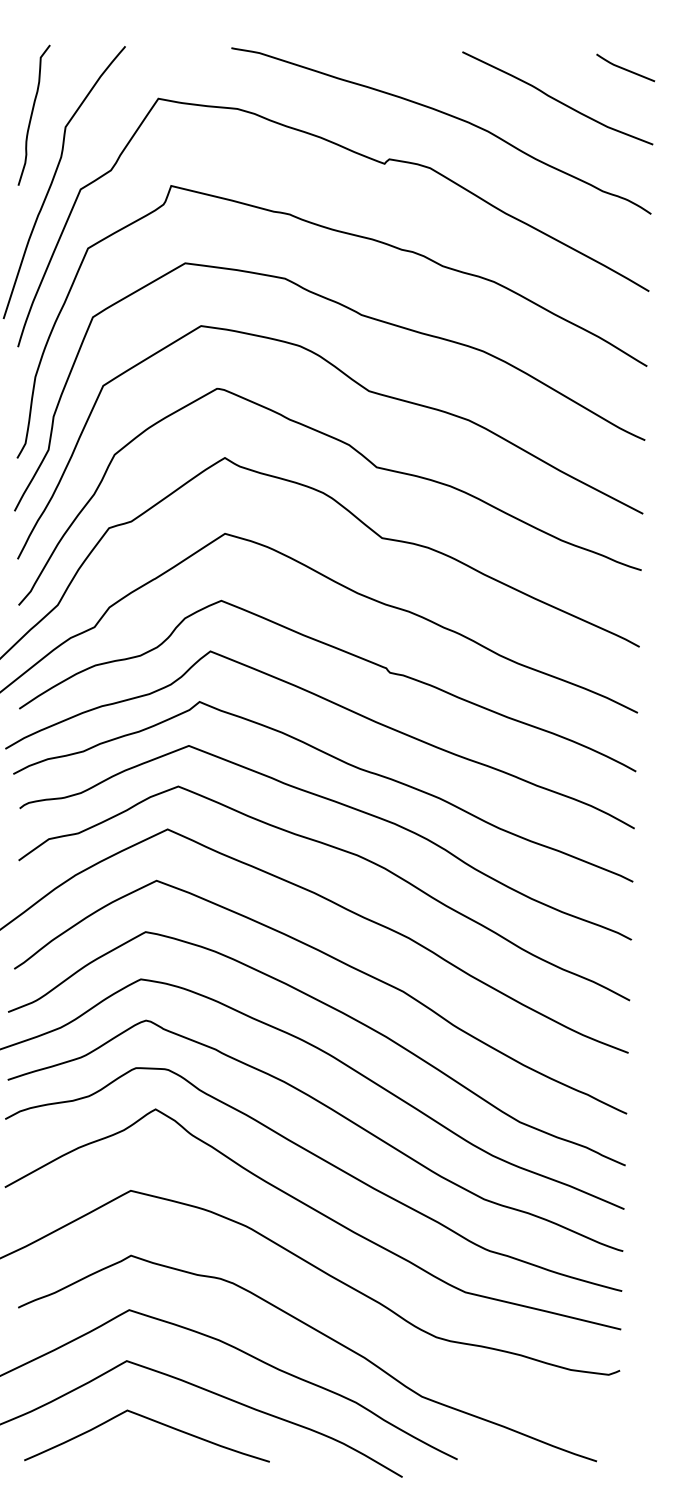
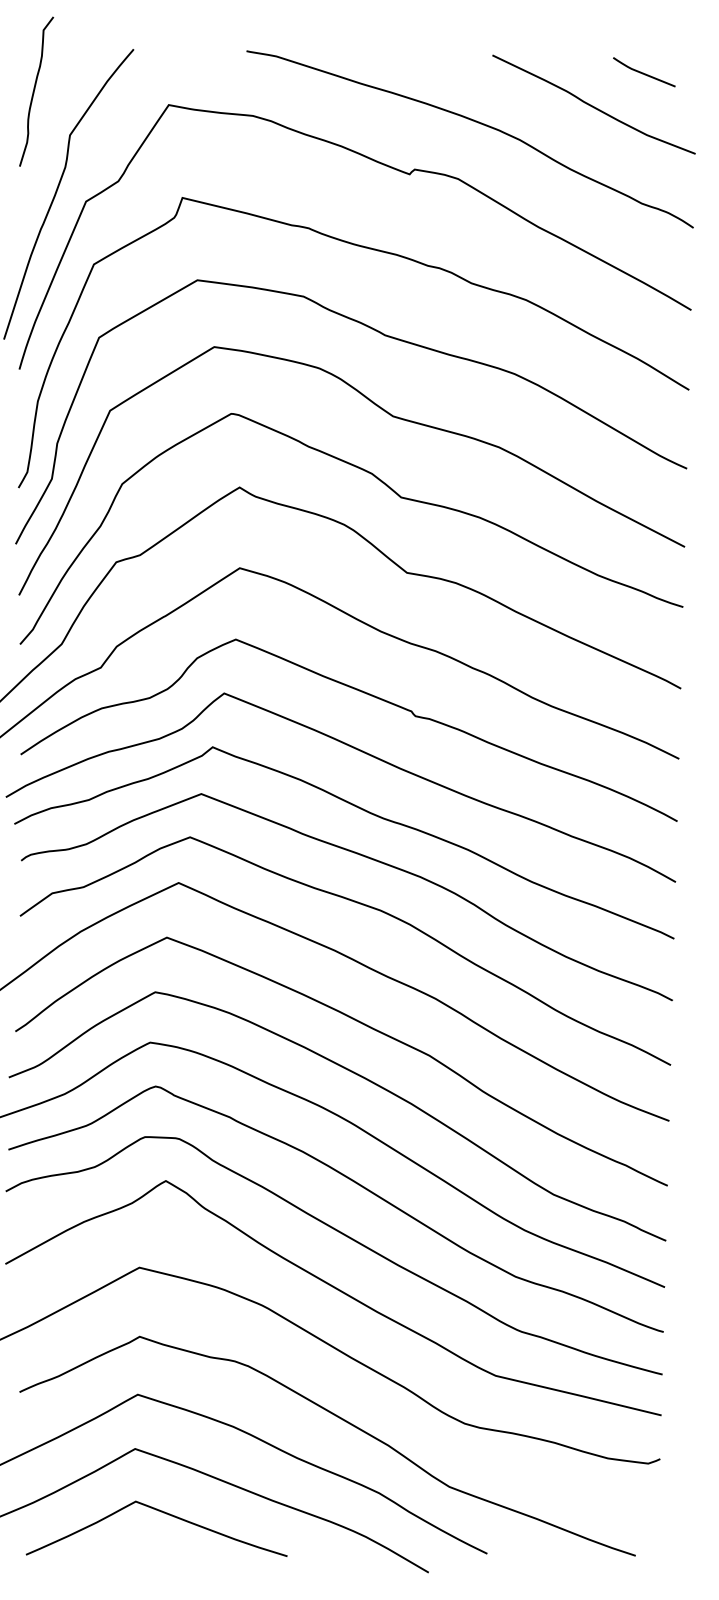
curve: (624, 68) -> (643, 72), moved
curve: (32, 115) -> (34, 91), moved

